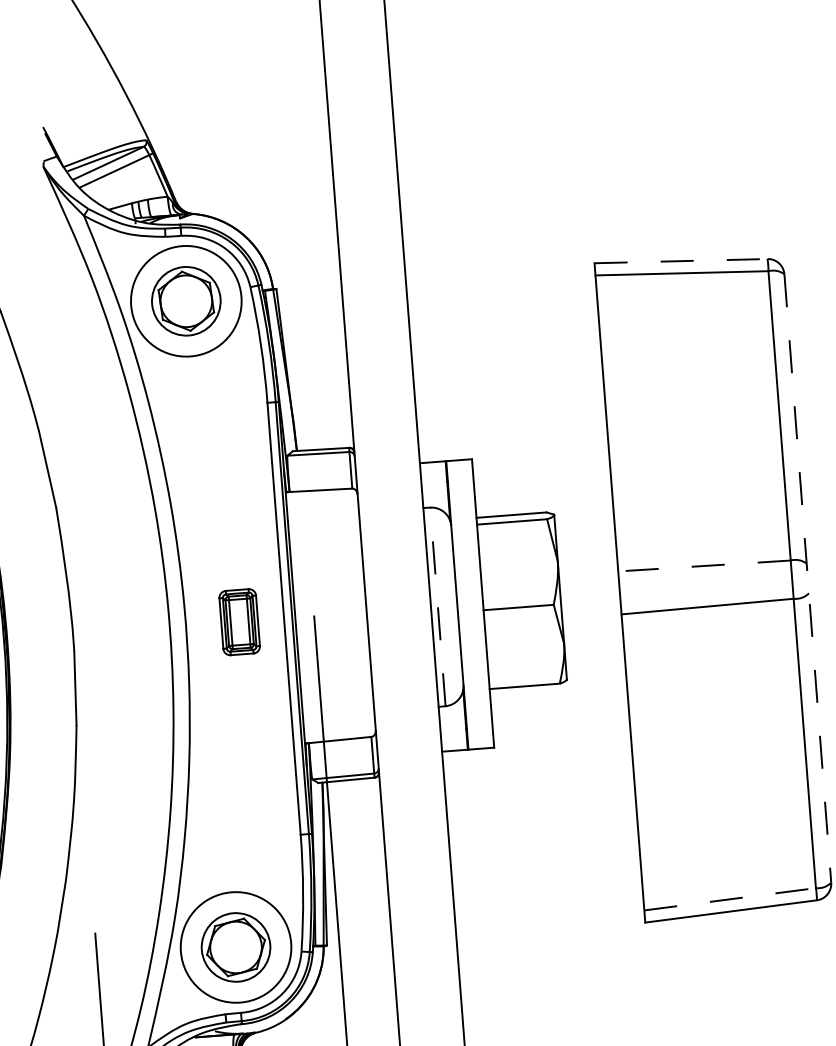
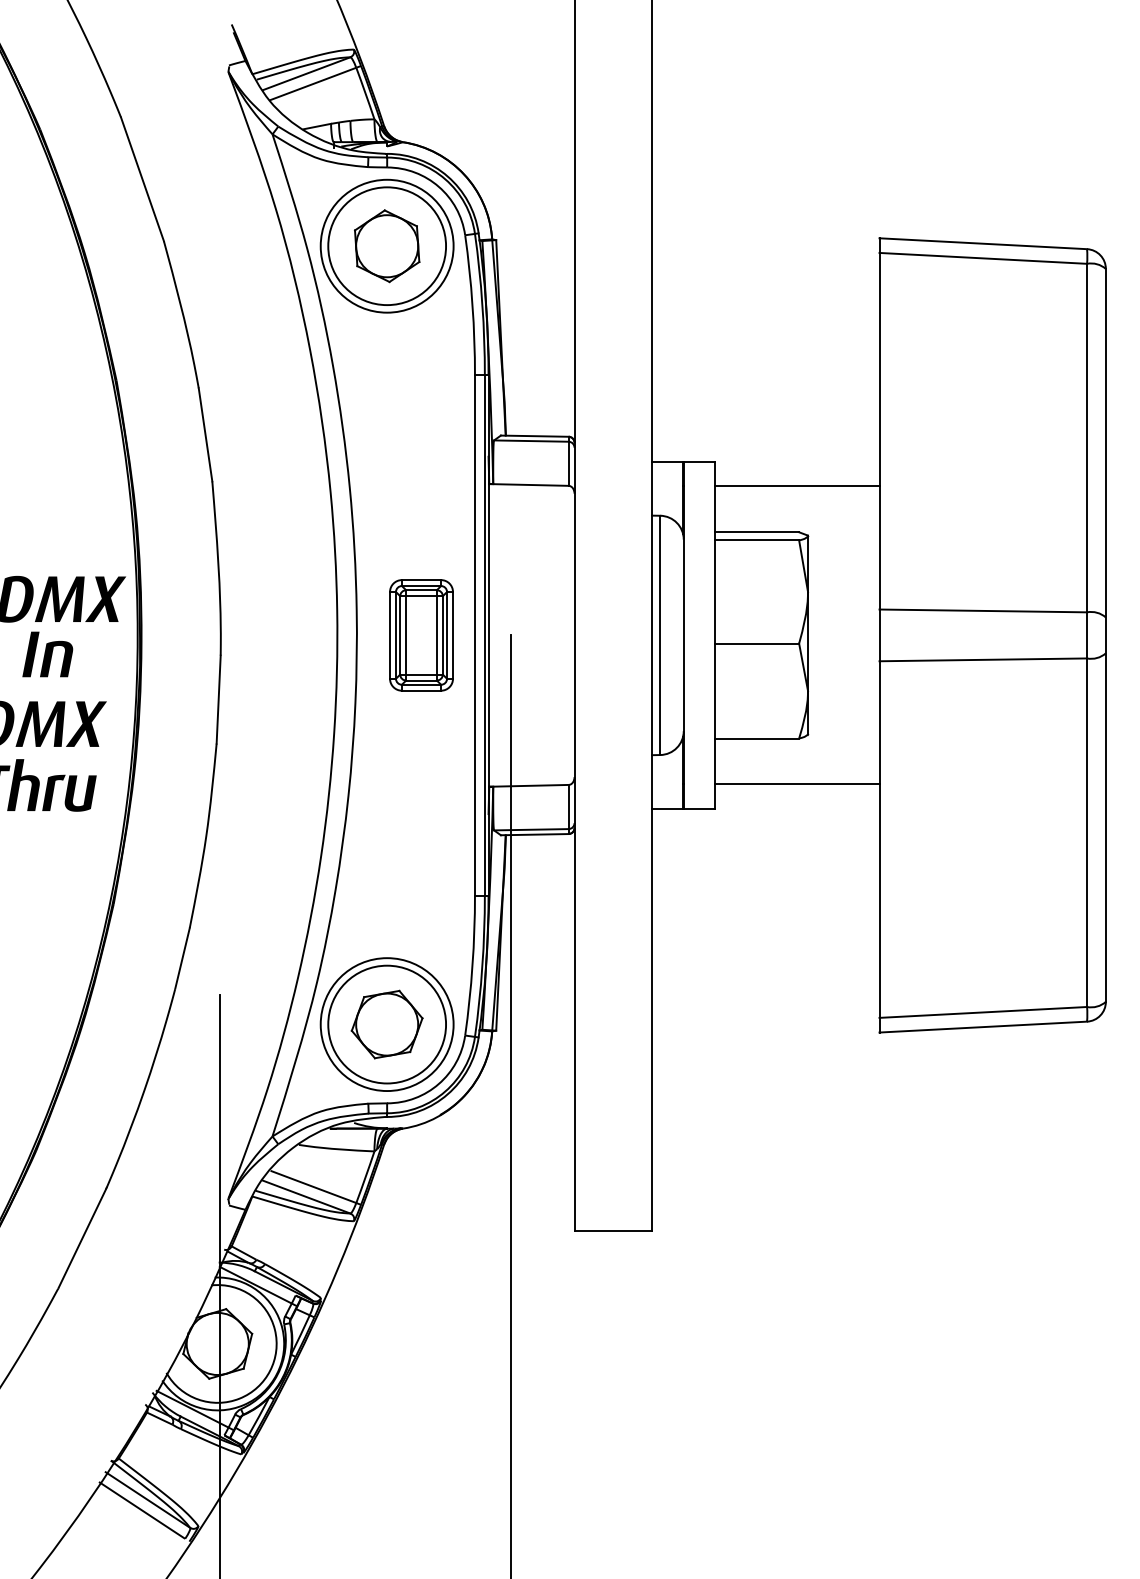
line: (681, 260) -> (983, 243), dashed -> solid
circle: (186, 301) -> (387, 246), size x1.43
line: (541, 474) -> (796, 486), added
line: (704, 565) -> (983, 610), dashed -> solid
line: (807, 578) -> (1105, 635), dashed -> solid
line: (438, 606) -> (660, 635), dashed -> solid
part: (239, 622) -> (421, 635), size x1.43
line: (560, 721) -> (796, 784), added
line: (730, 899) -> (983, 1012), dashed -> solid
circle: (236, 947) -> (387, 1024), size x1.43

